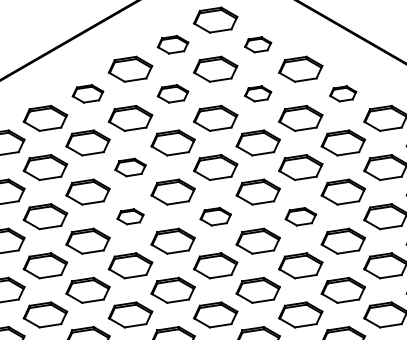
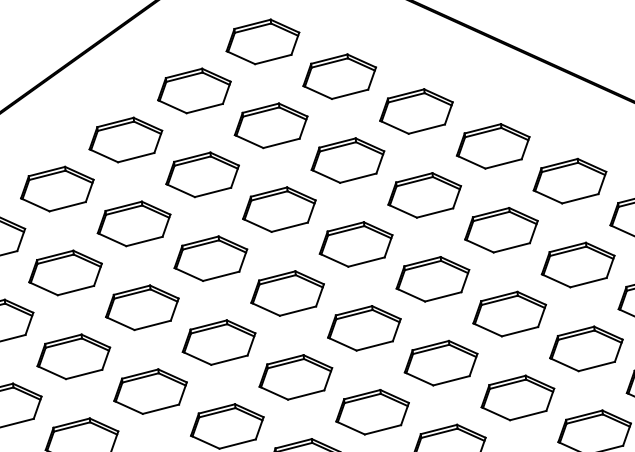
part: (172, 44) -> (193, 90), size x1.43
part: (257, 44) -> (338, 76), size x1.67
part: (87, 93) -> (56, 188), size x1.43
part: (172, 93) -> (201, 174), size x1.43
part: (257, 93) -> (346, 160), size x1.67
part: (342, 93) -> (491, 145), size x1.67
part: (130, 167) -> (142, 307), size x1.43
part: (130, 216) -> (150, 391), size x1.67
part: (215, 216) -> (295, 377), size x1.43
part: (300, 216) -> (440, 362), size x1.43

